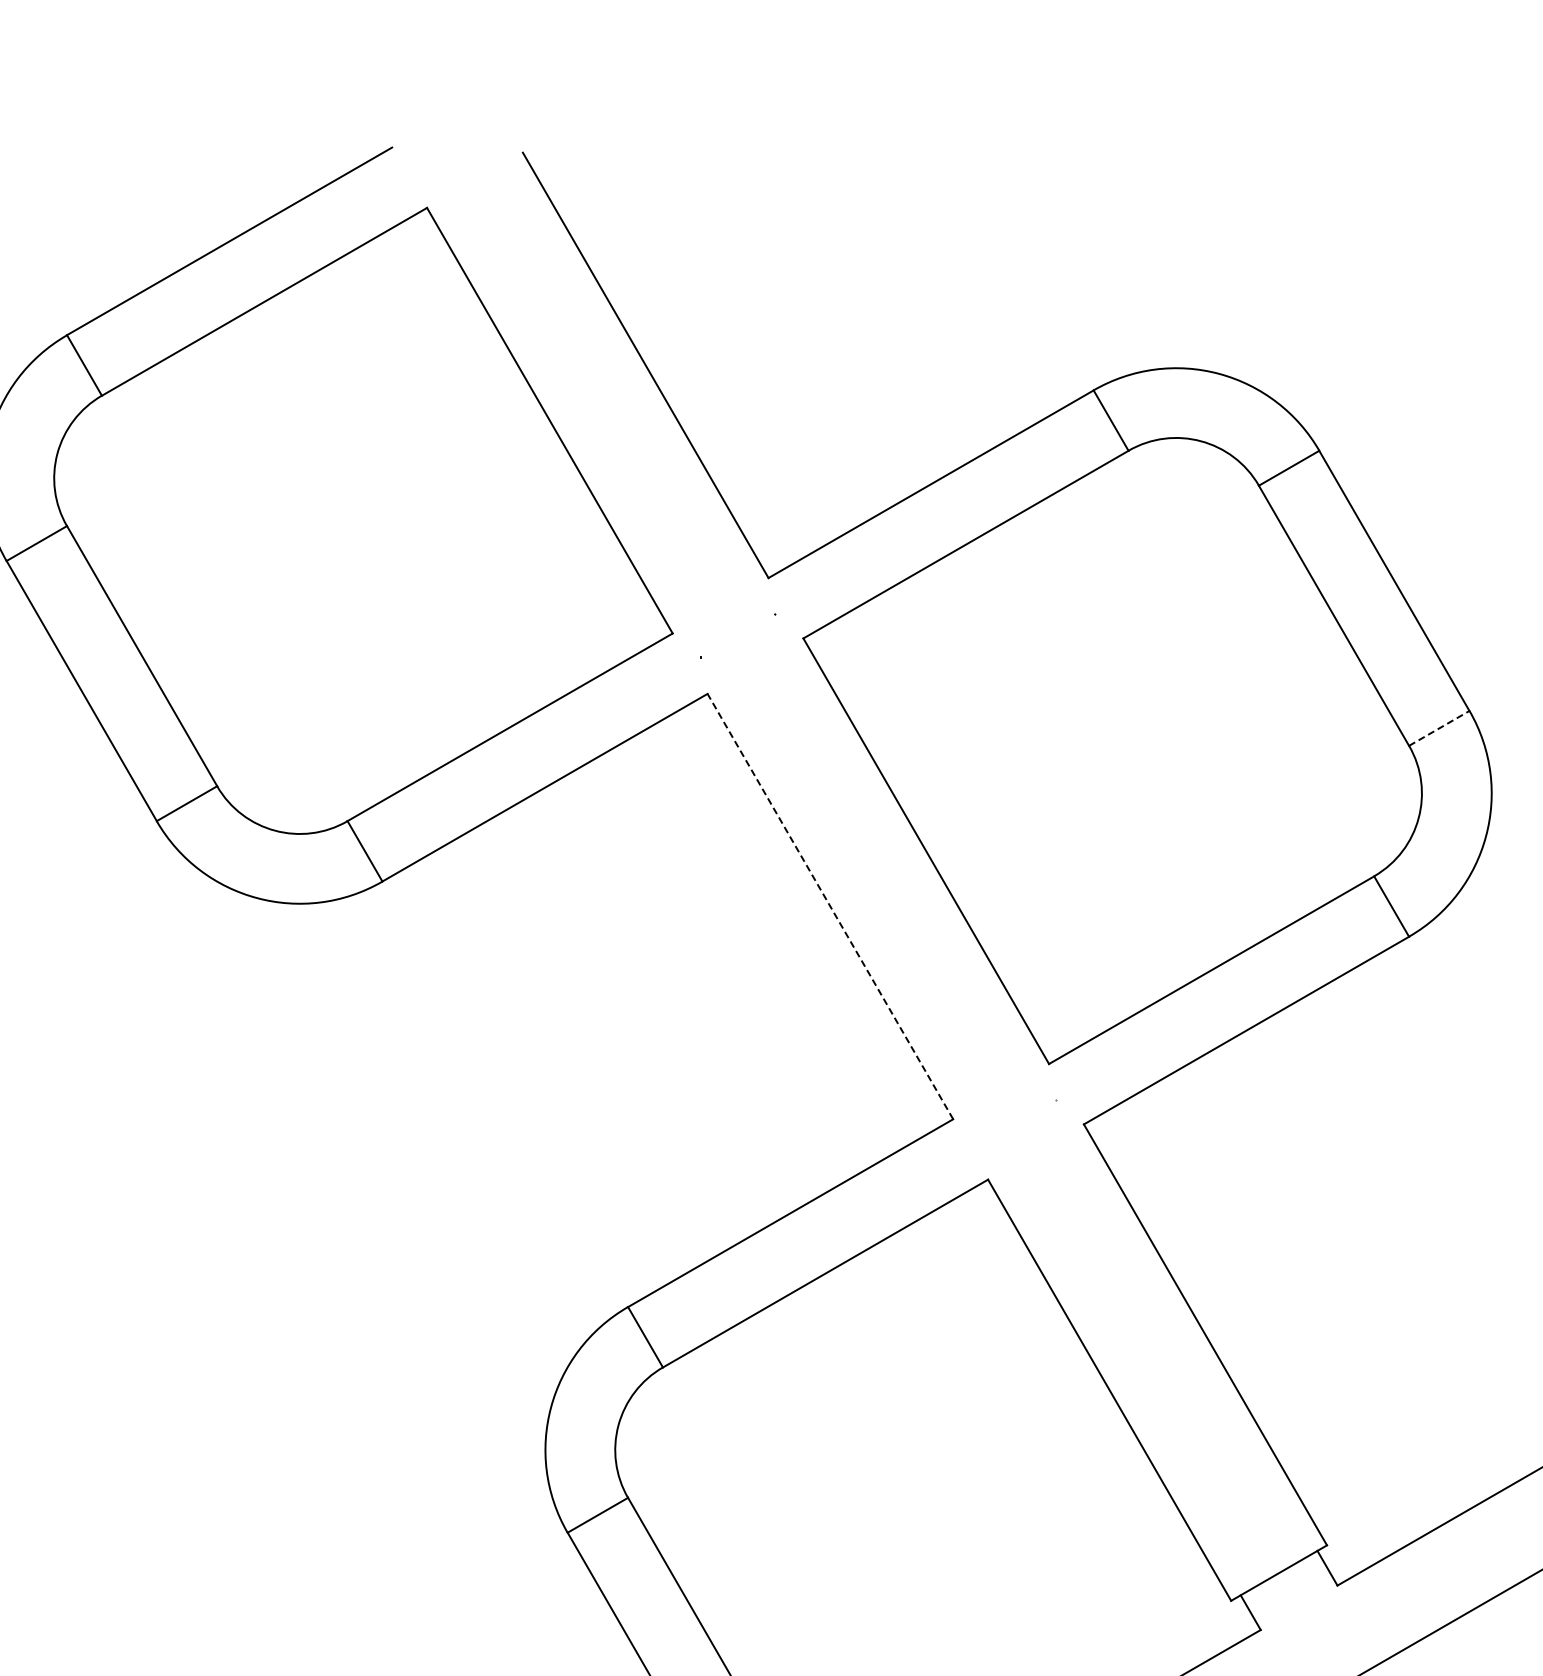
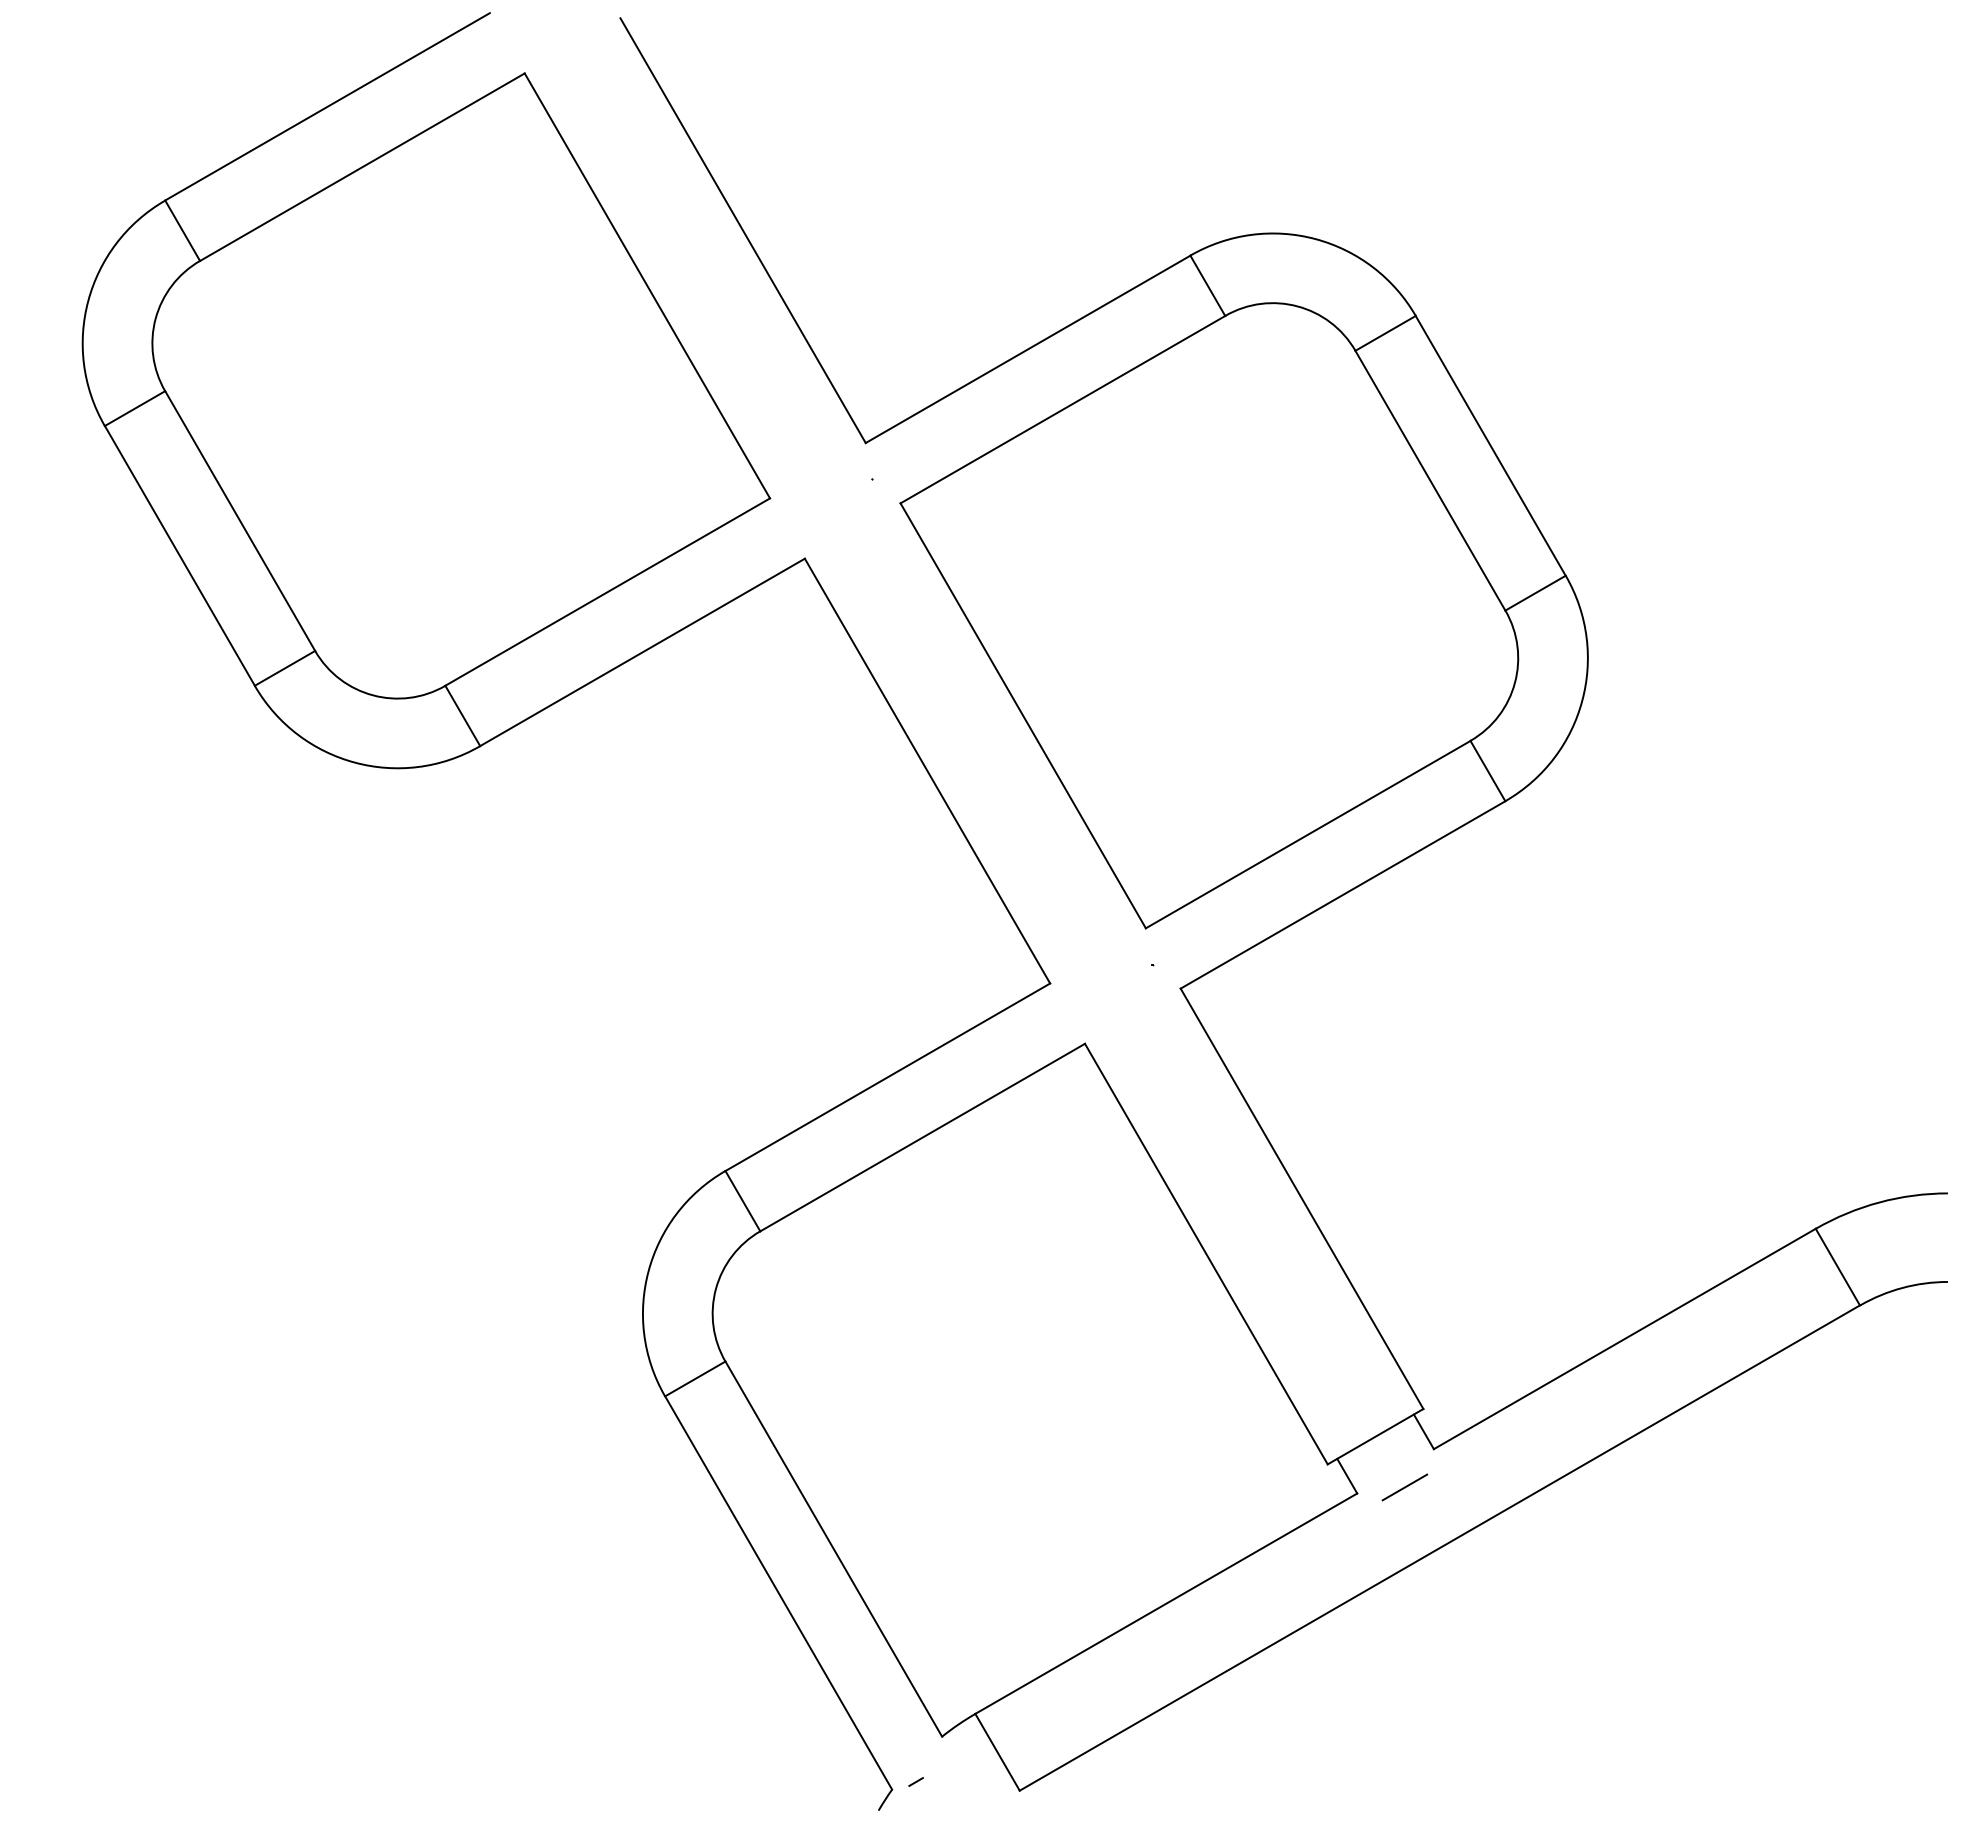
line: (1439, 728) -> (1535, 593), dashed -> solid
line: (830, 905) -> (927, 770), dashed -> solid
line: (1308, 1623) -> (1404, 1487), added

